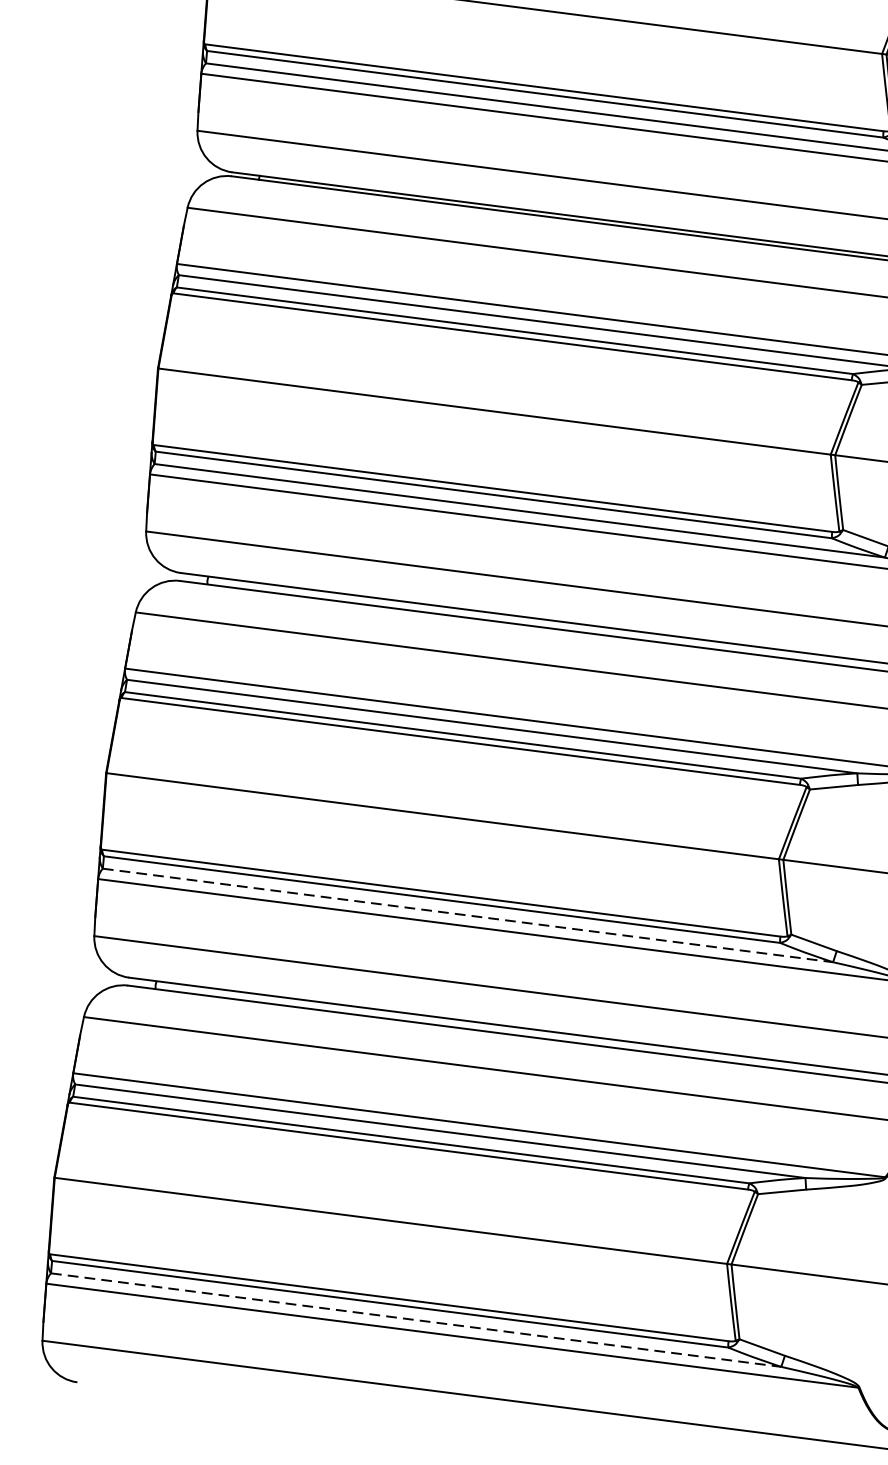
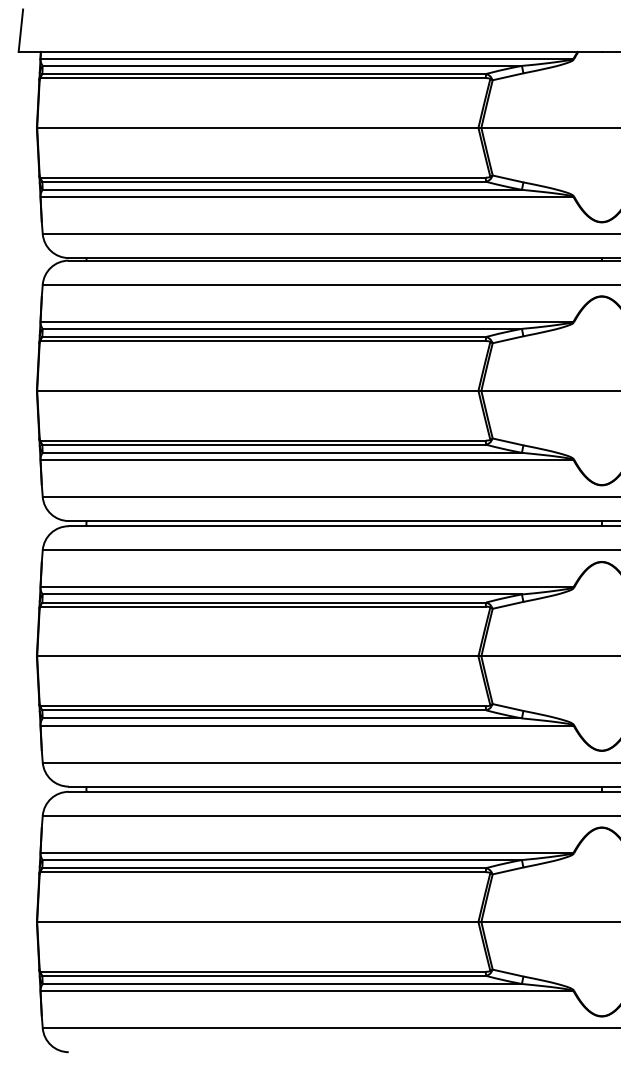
line: (468, 915) -> (282, 718), dashed -> solid
line: (416, 1320) -> (282, 984), dashed -> solid

